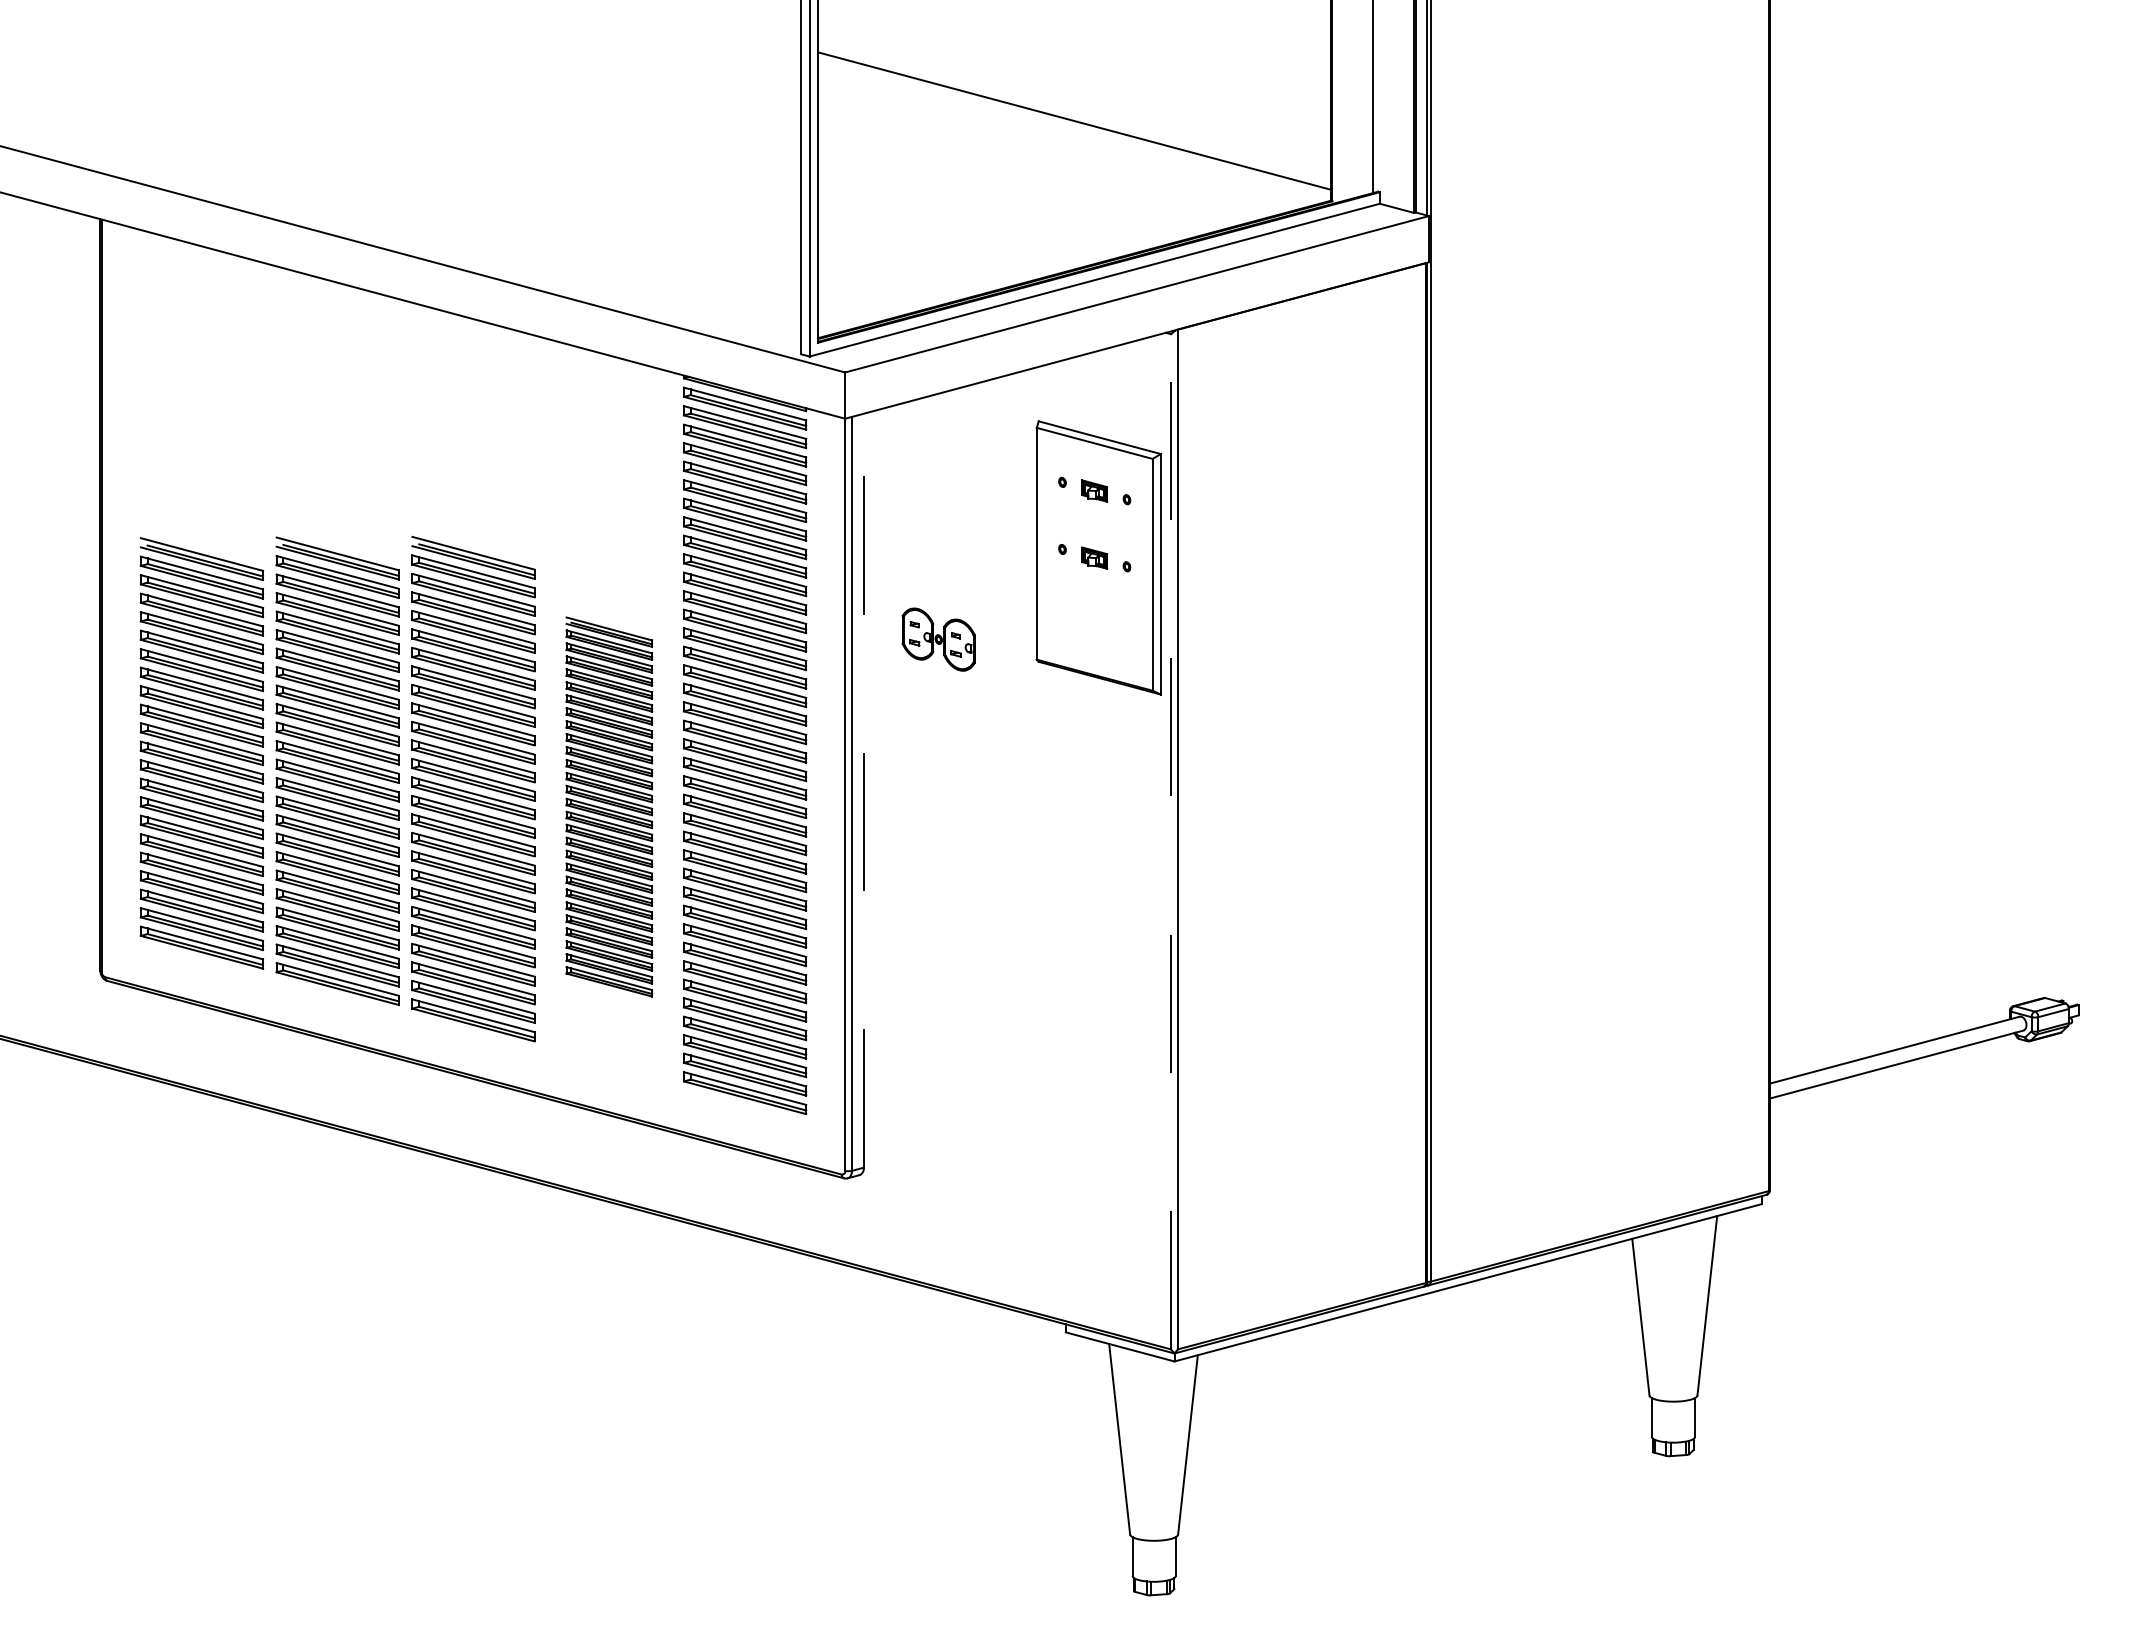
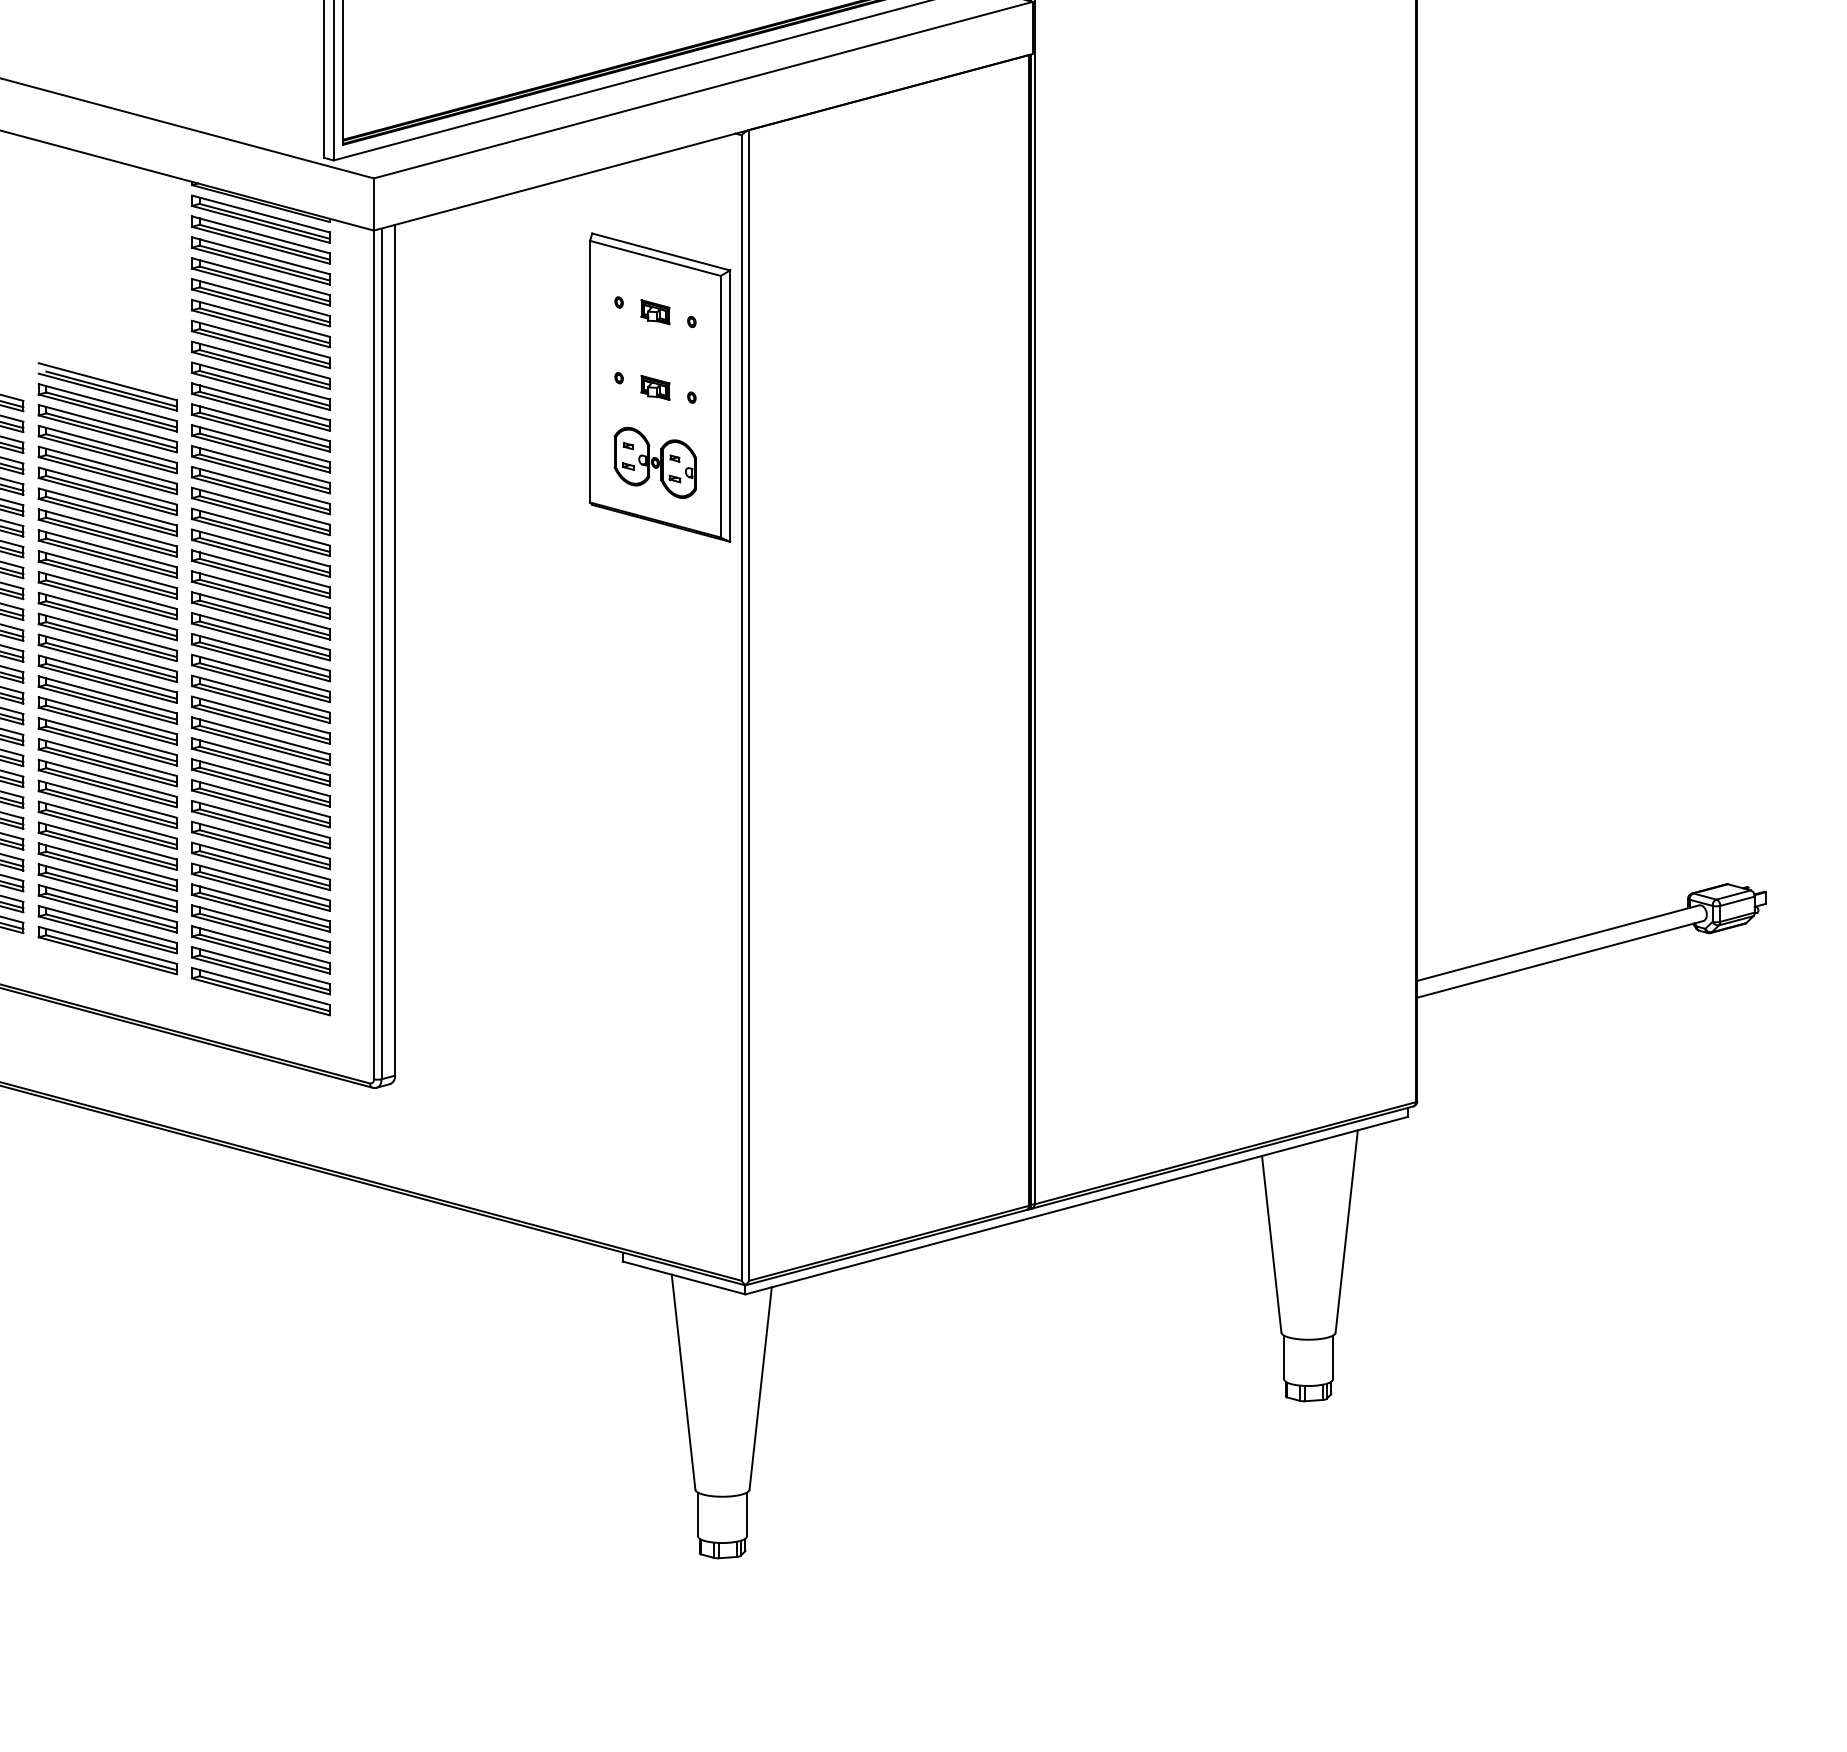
part: (938, 639) -> (655, 462), moved
line: (863, 790) -> (394, 650), dashed -> solid
part: (609, 806) -> (107, 668), size x1.43
line: (1171, 841) -> (742, 707), dashed -> solid

